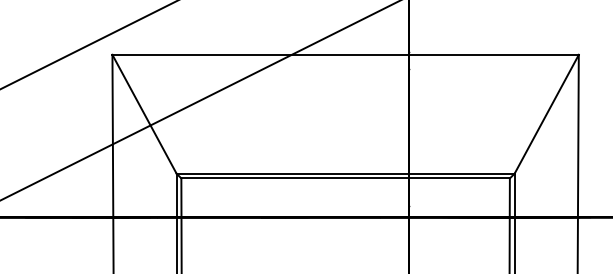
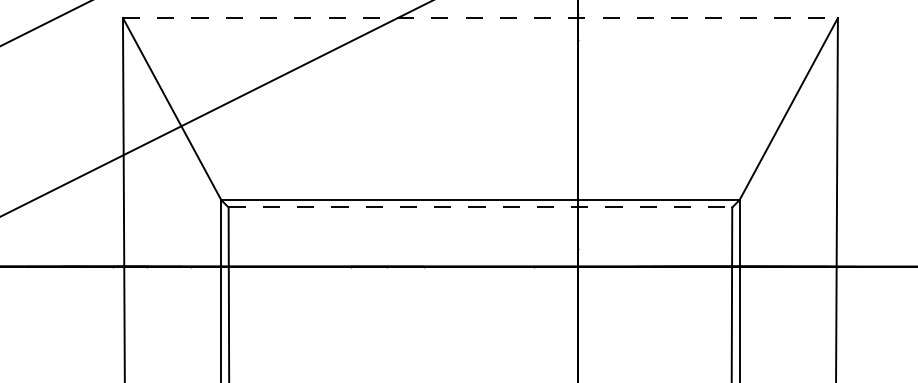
line: (346, 54) -> (481, 17), solid -> dashed
line: (346, 178) -> (481, 207), solid -> dashed

